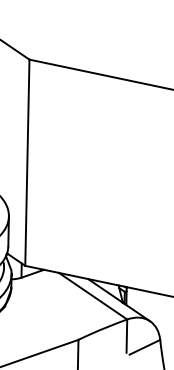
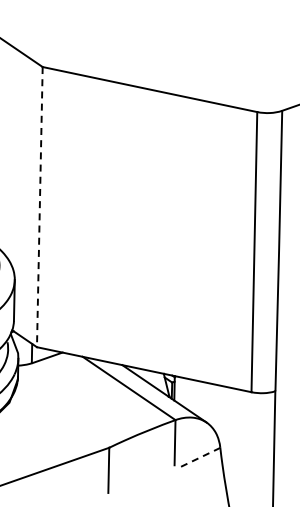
line: (27, 163) -> (39, 207), solid -> dashed
line: (144, 347) -> (199, 458), solid -> dashed

